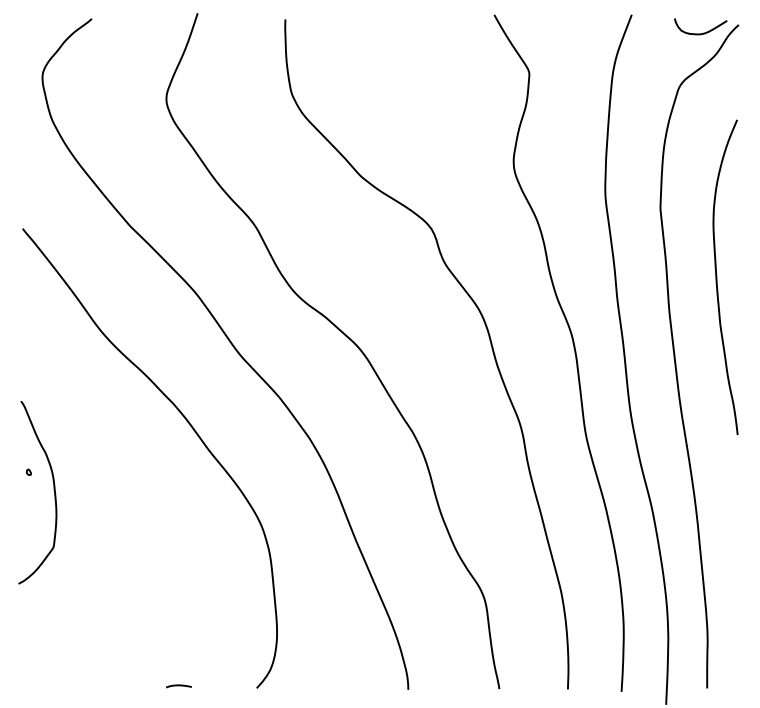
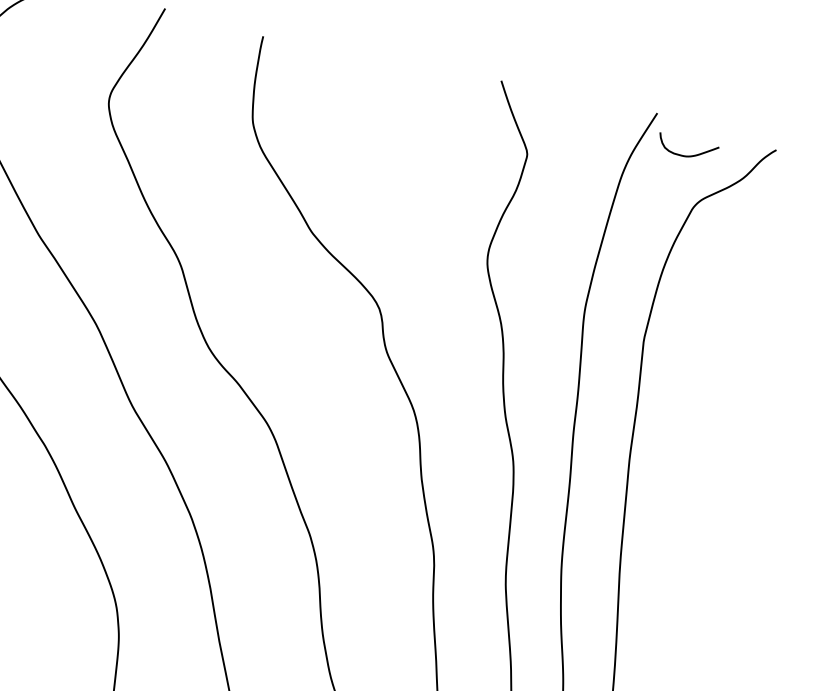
curve: (703, 32) -> (689, 155), moved
curve: (717, 276) -> (692, 430), removed

